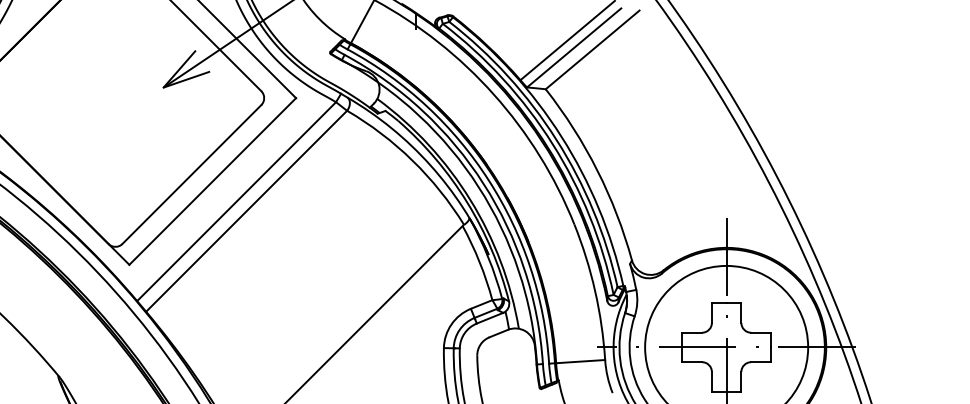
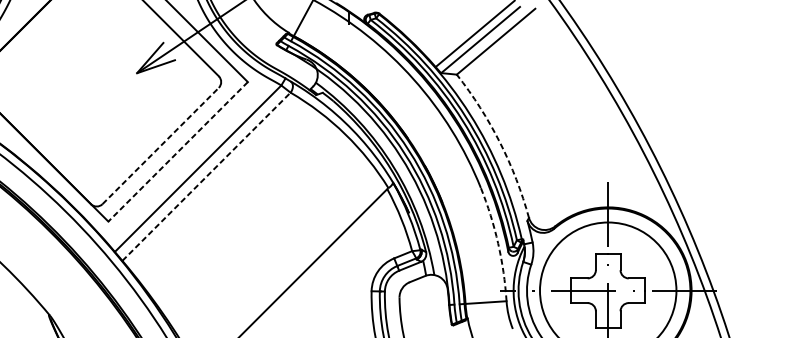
arc: (597, 170) -> (500, 142), solid -> dashed
line: (192, 174) -> (161, 145), solid -> dashed
line: (212, 181) -> (177, 151), solid -> dashed
line: (247, 210) -> (207, 176), solid -> dashed
arc: (595, 291) -> (498, 243), solid -> dashed

